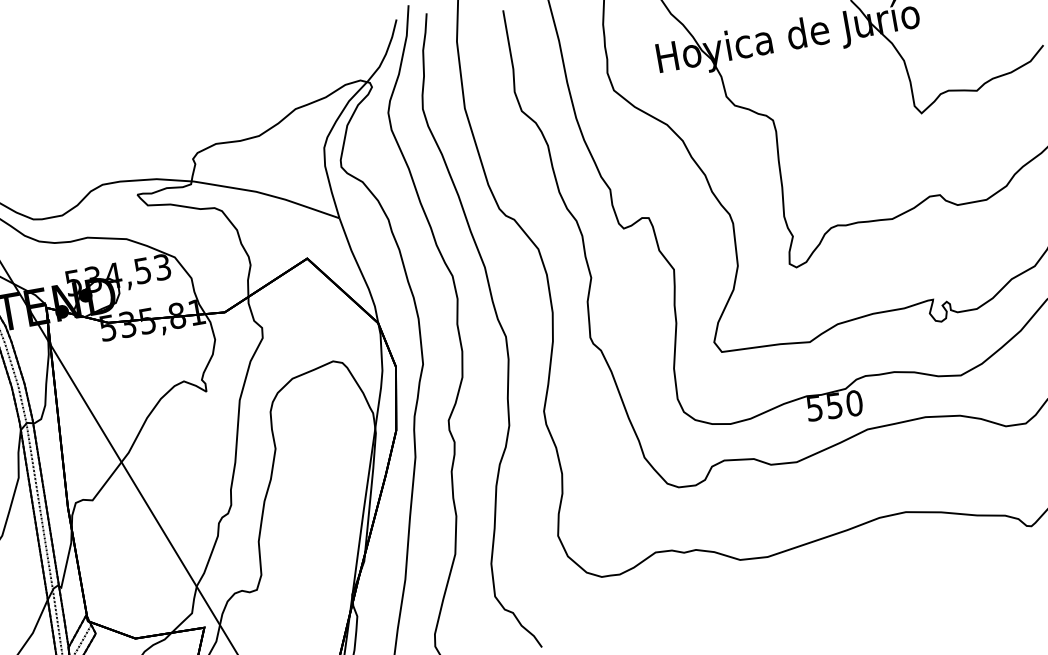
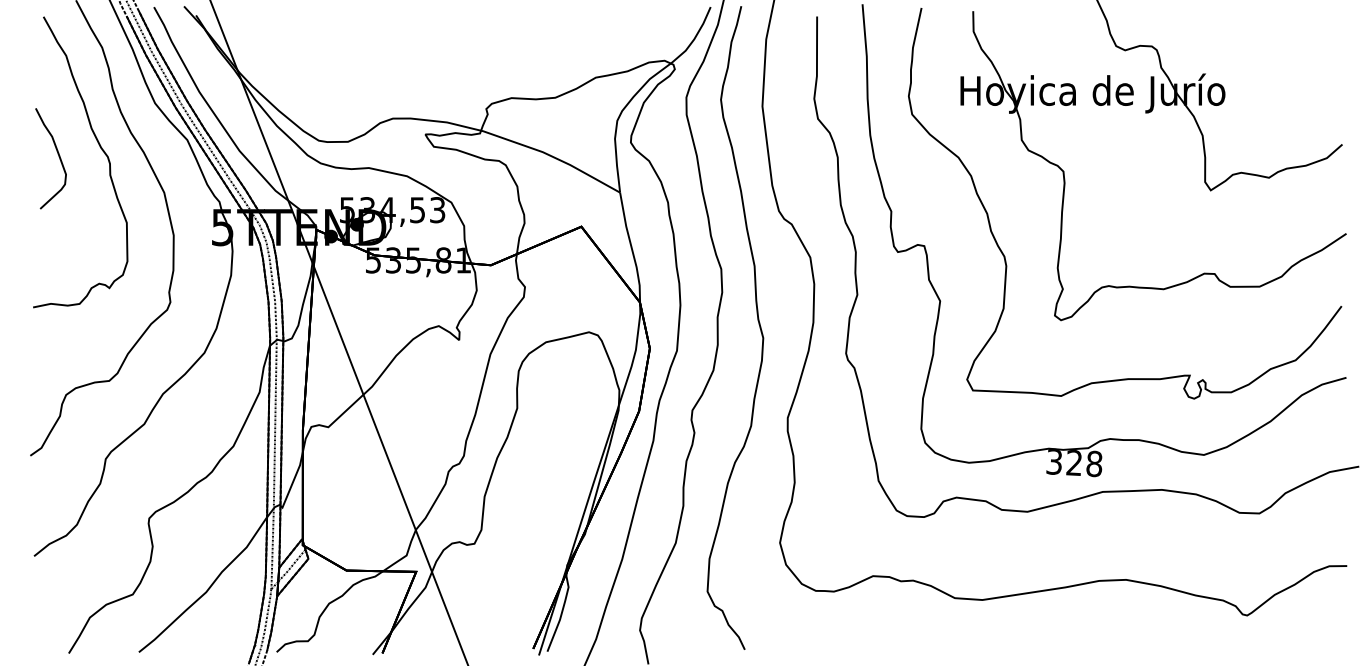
text: (835, 406) -> (1075, 463), 550 -> 328

